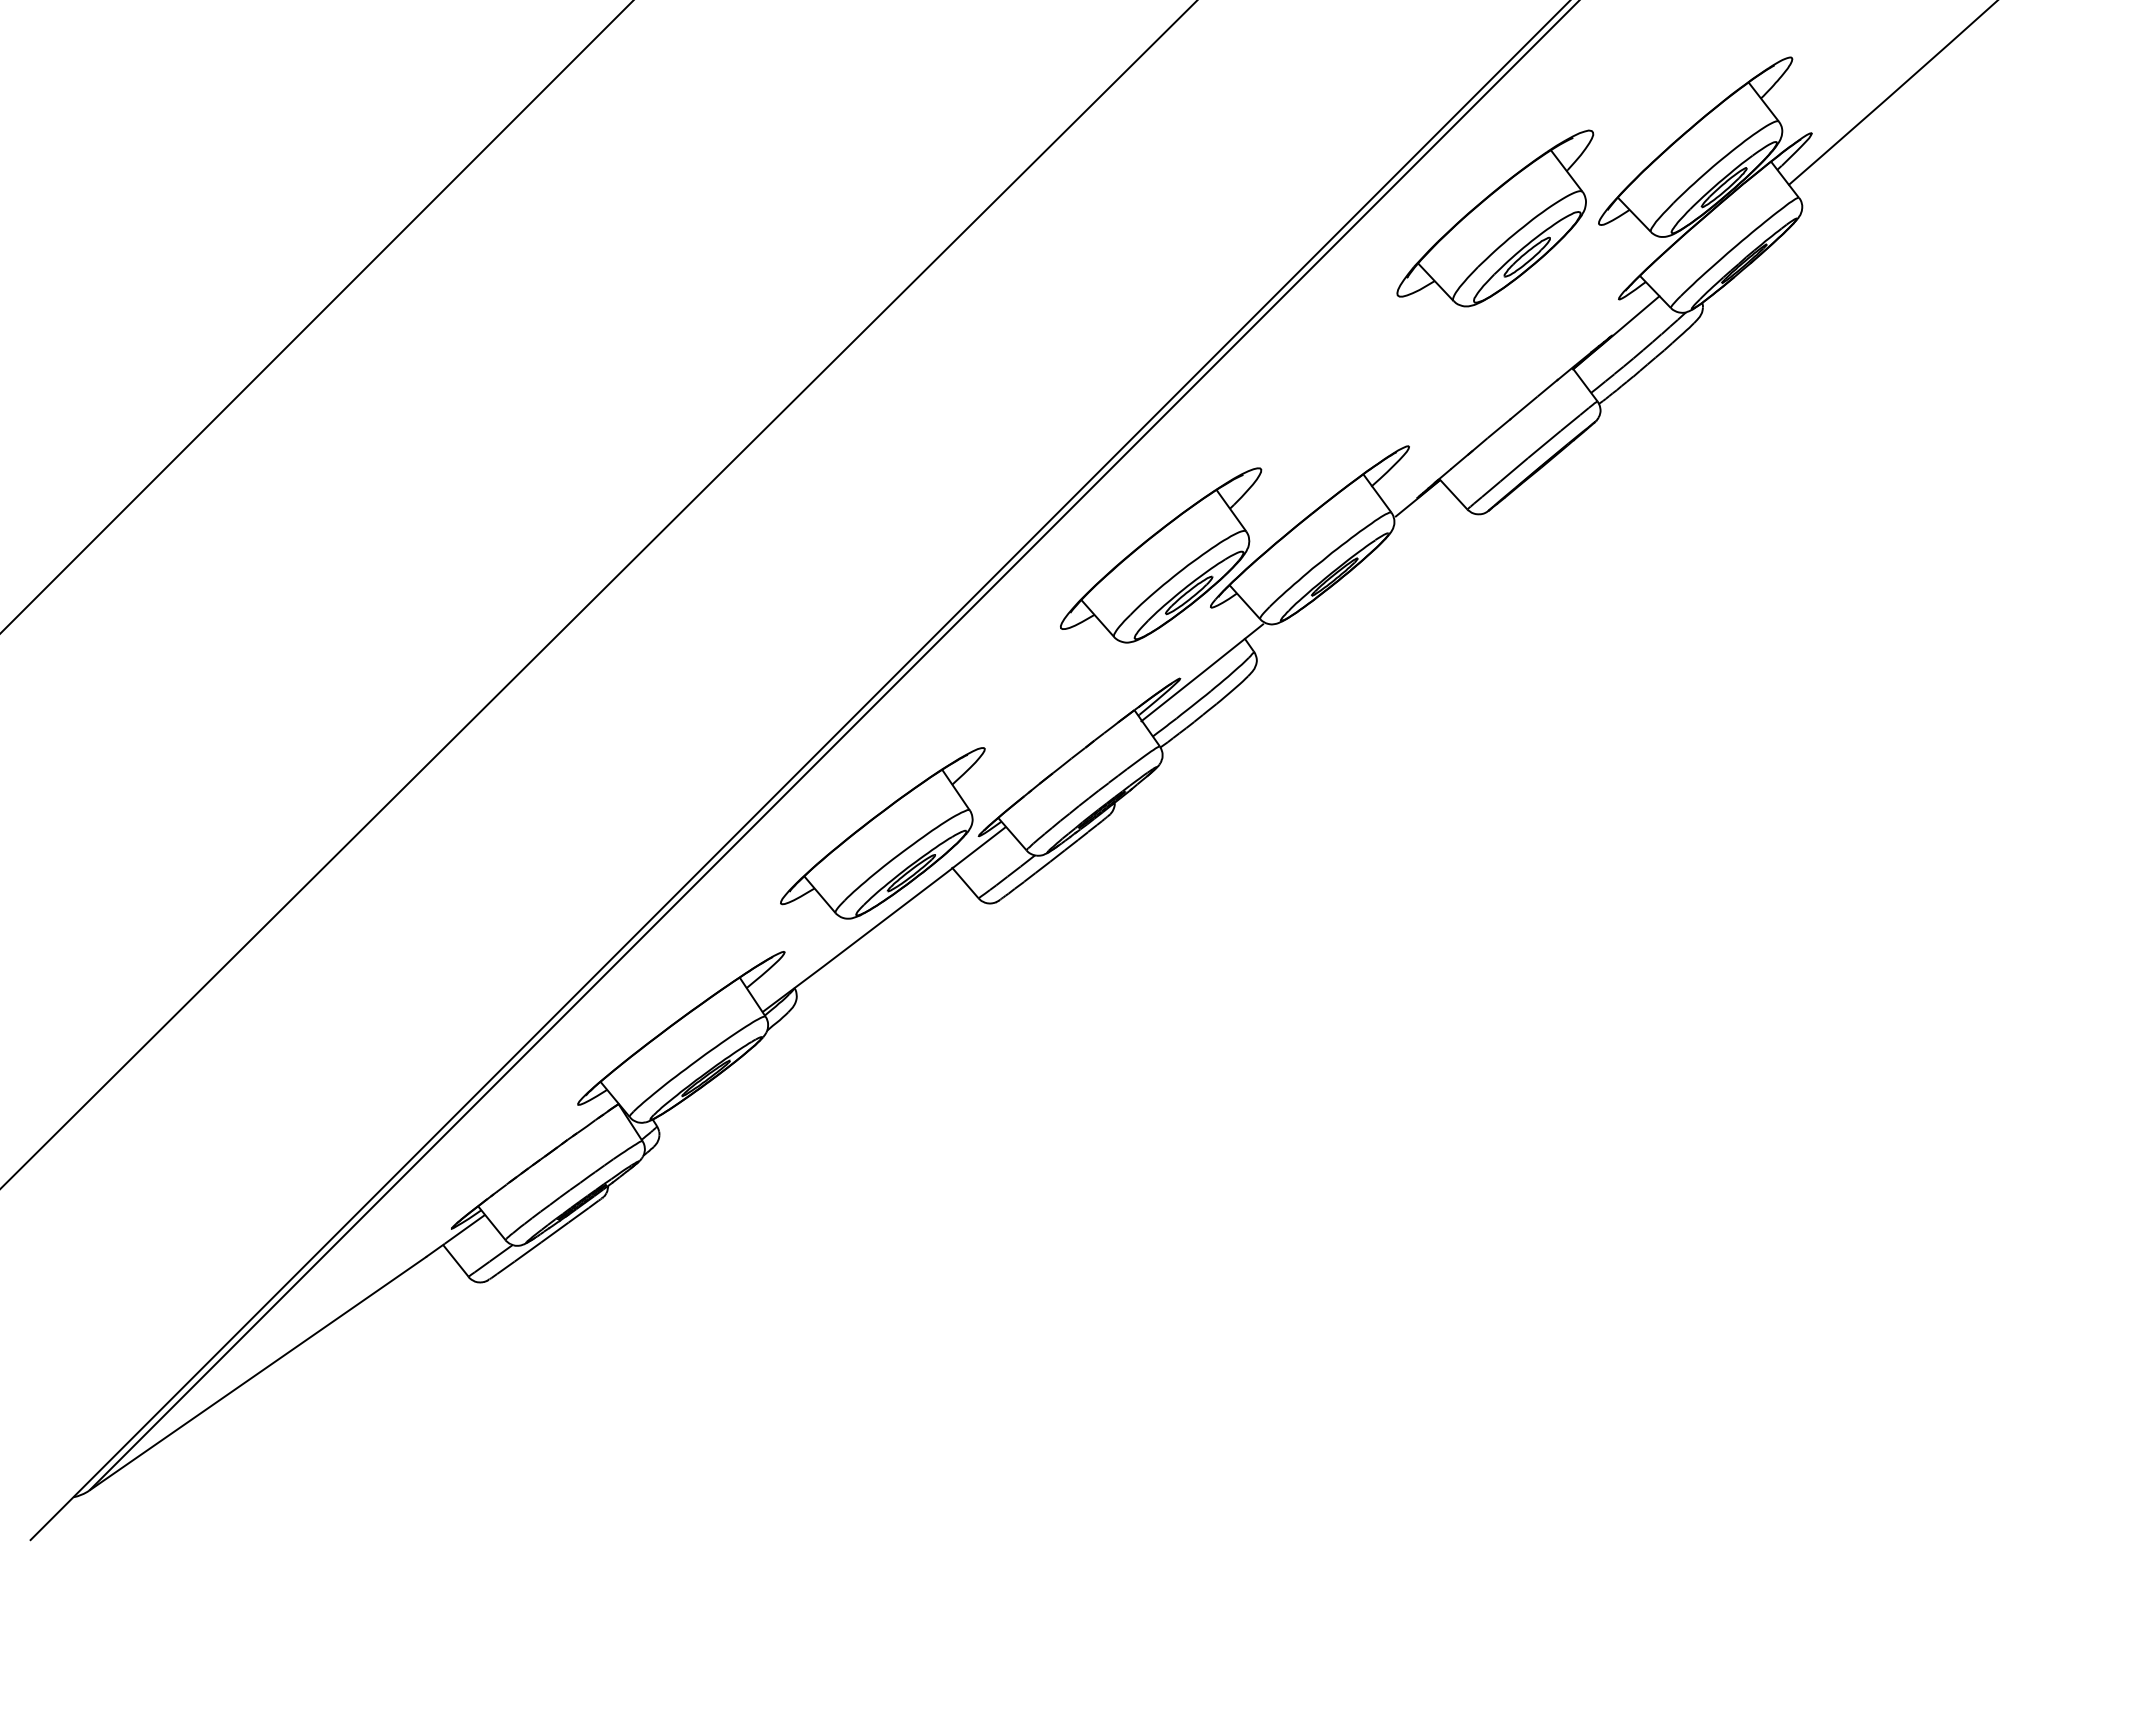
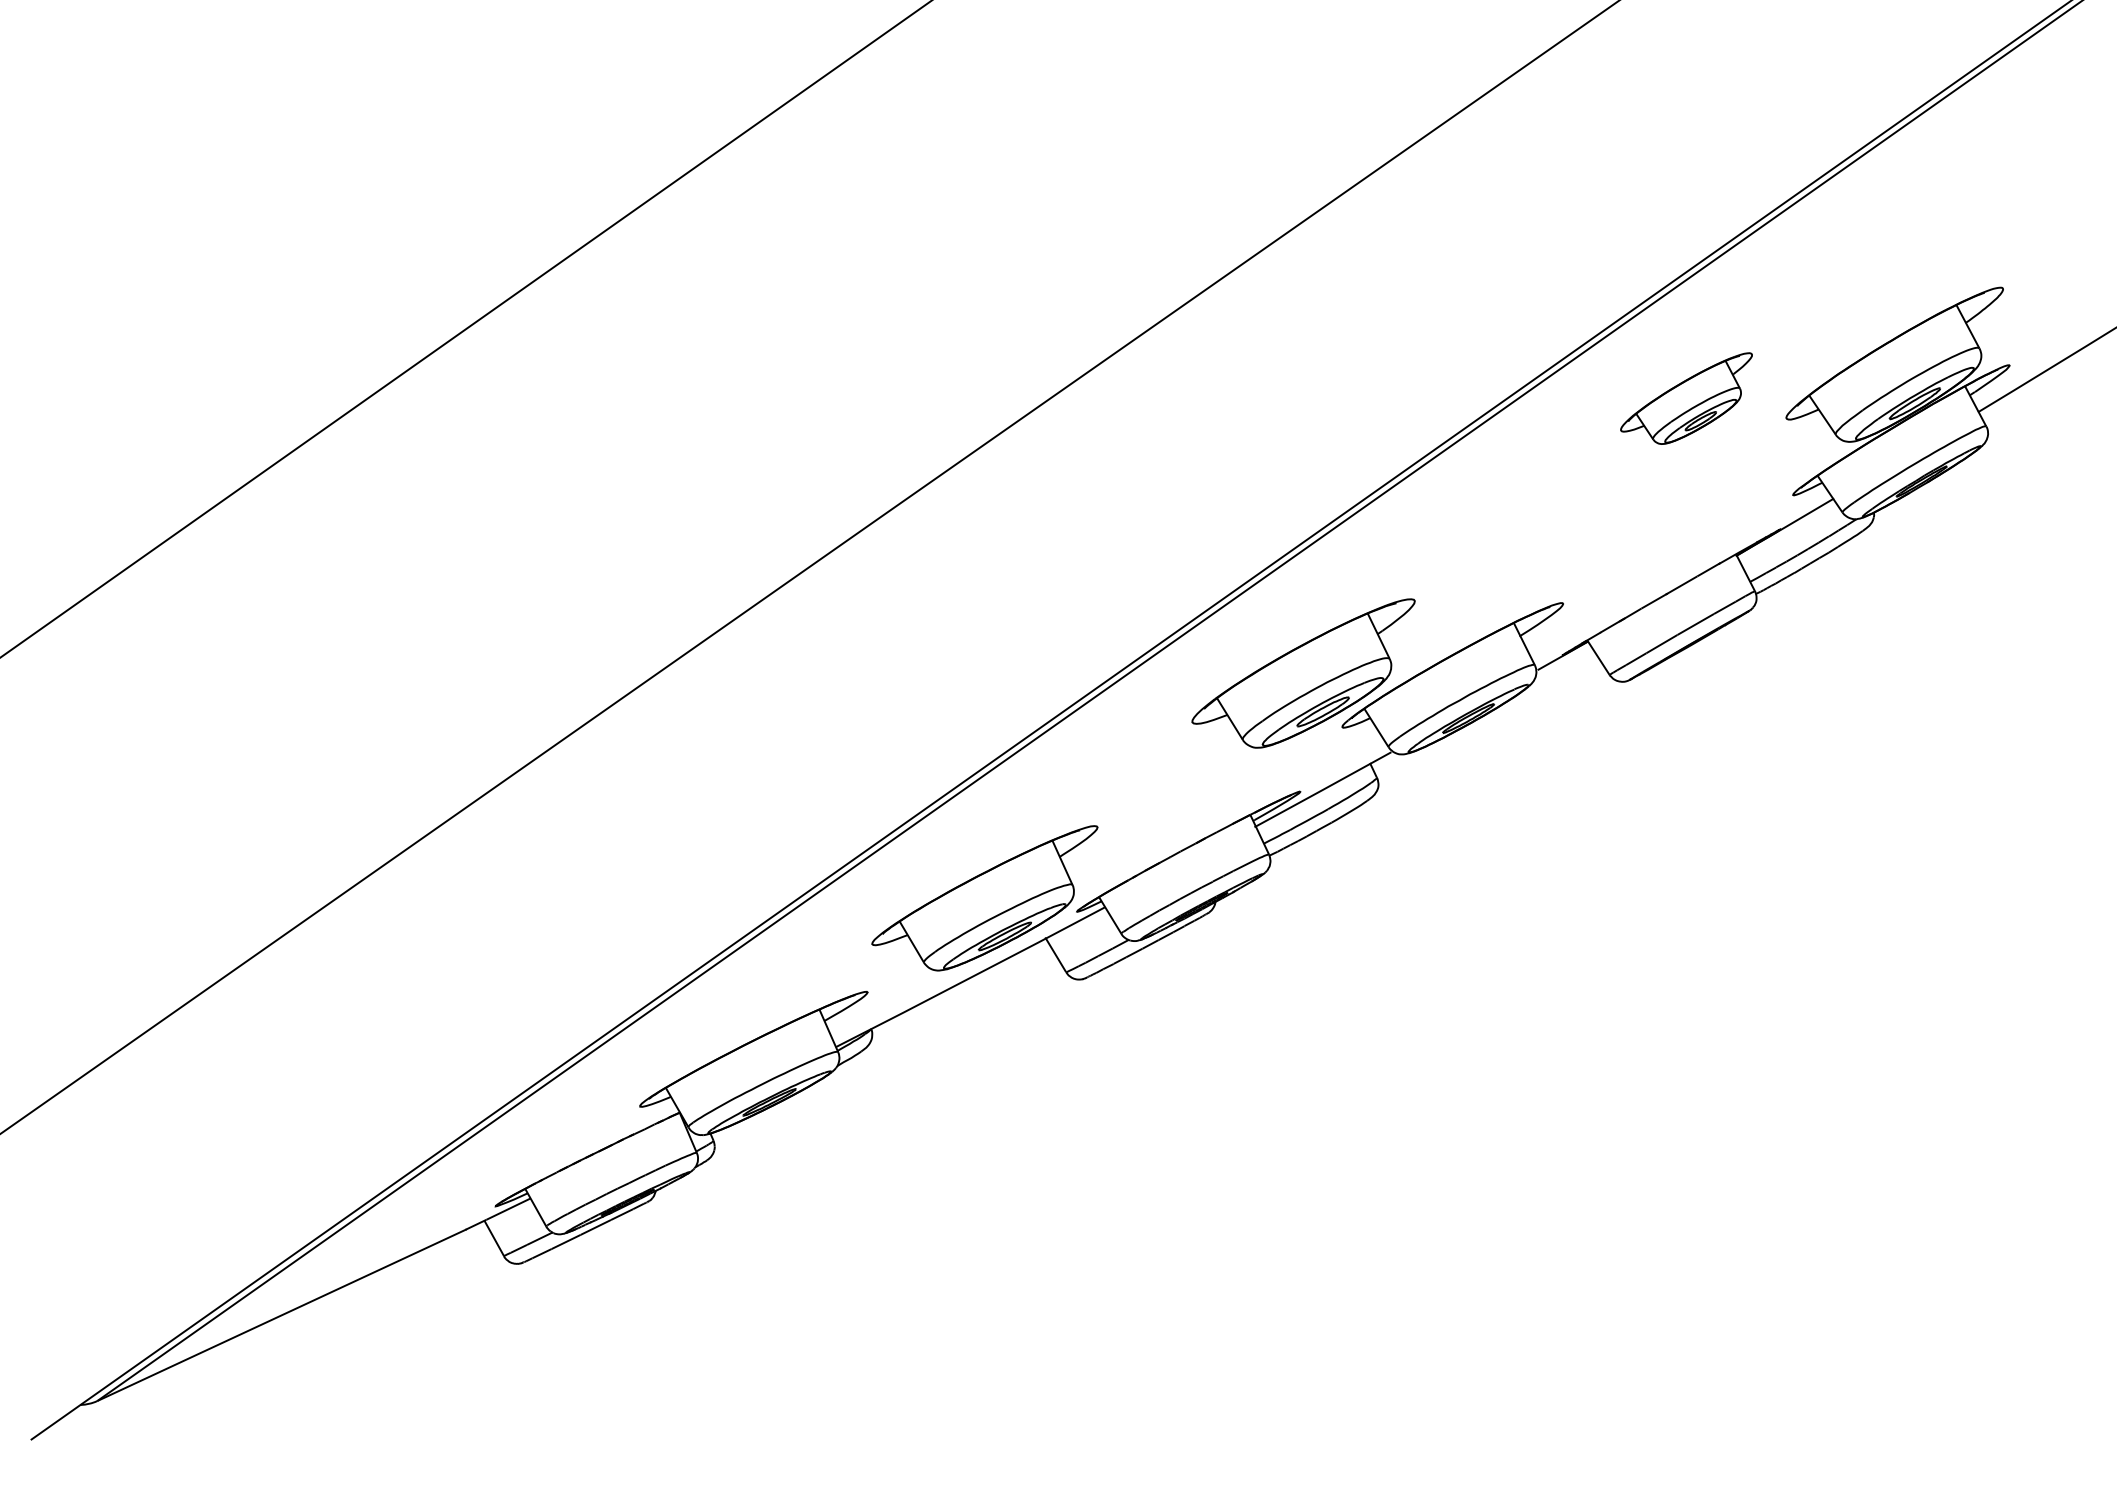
part: (1495, 218) -> (1686, 395), size x0.6

